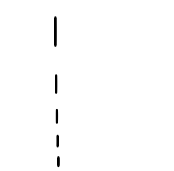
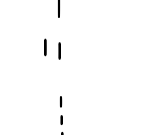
line: (40, 79) -> (45, 46), added
line: (56, 116) -> (59, 79), removed

